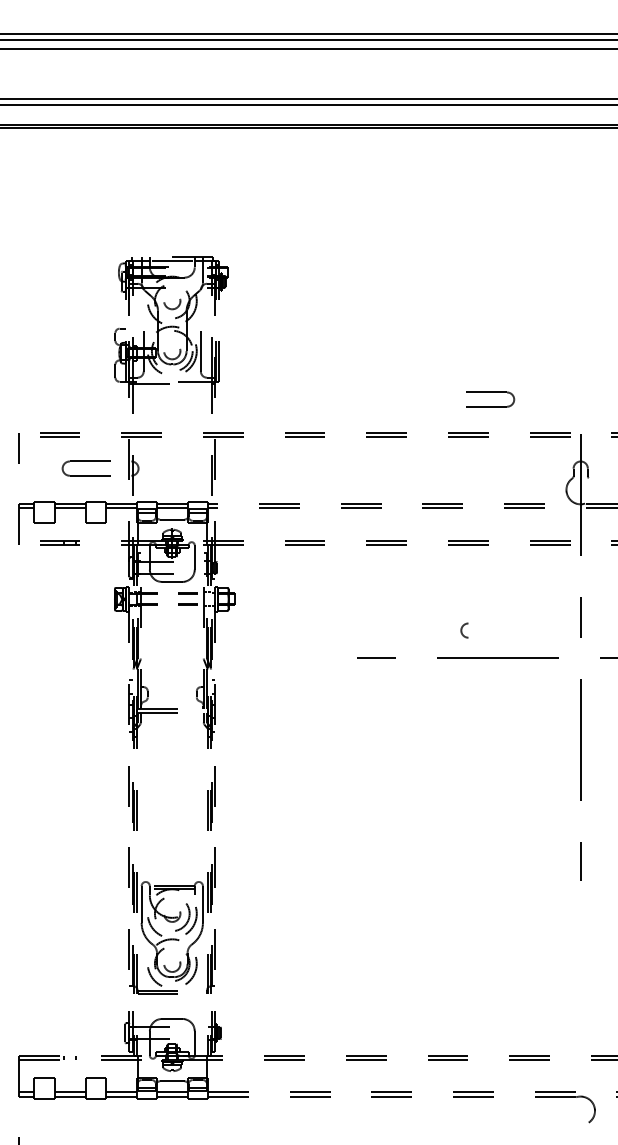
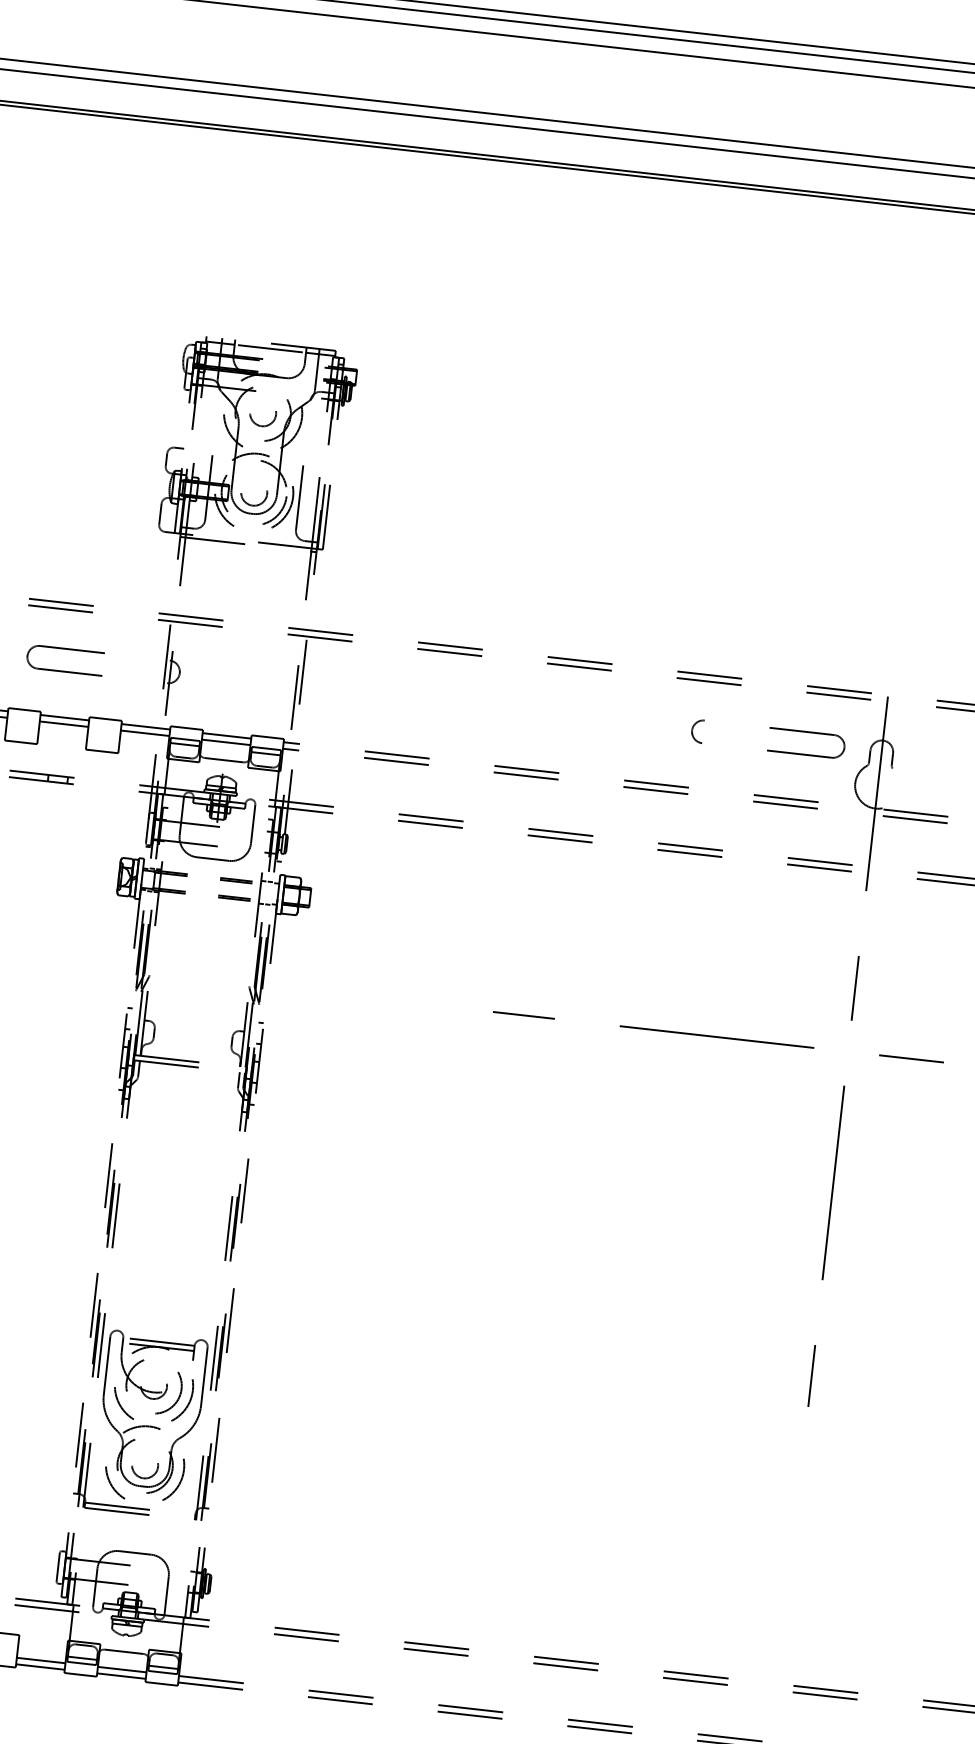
part: (490, 392) -> (808, 732), moved
part: (85, 461) -> (65, 648), moved
arc: (462, 630) -> (694, 730), moved

